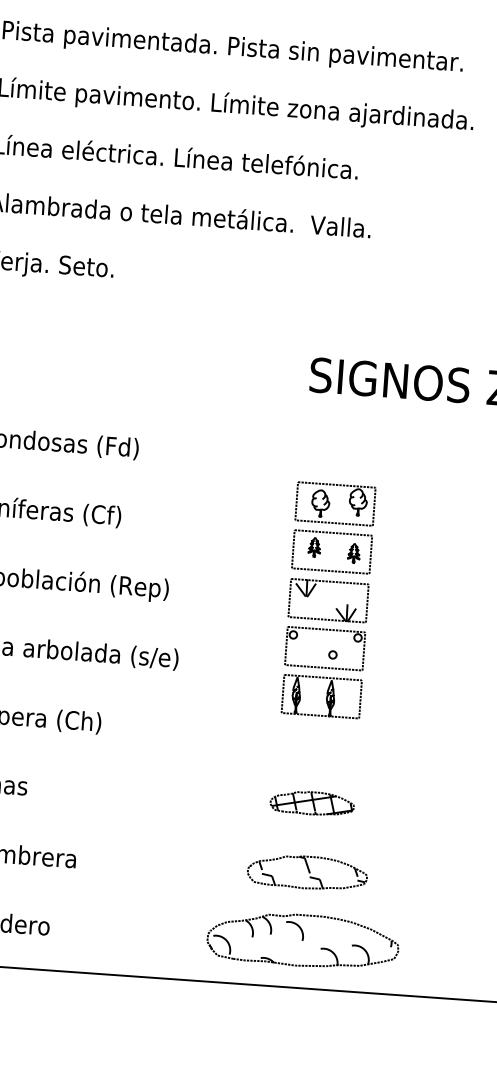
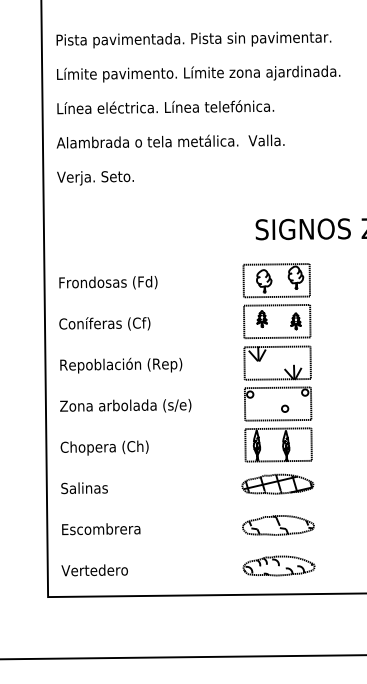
part: (328, 599) -> (277, 362), size x1.43
part: (311, 802) -> (277, 483), size x1.43
part: (302, 939) -> (278, 565), size x0.62

